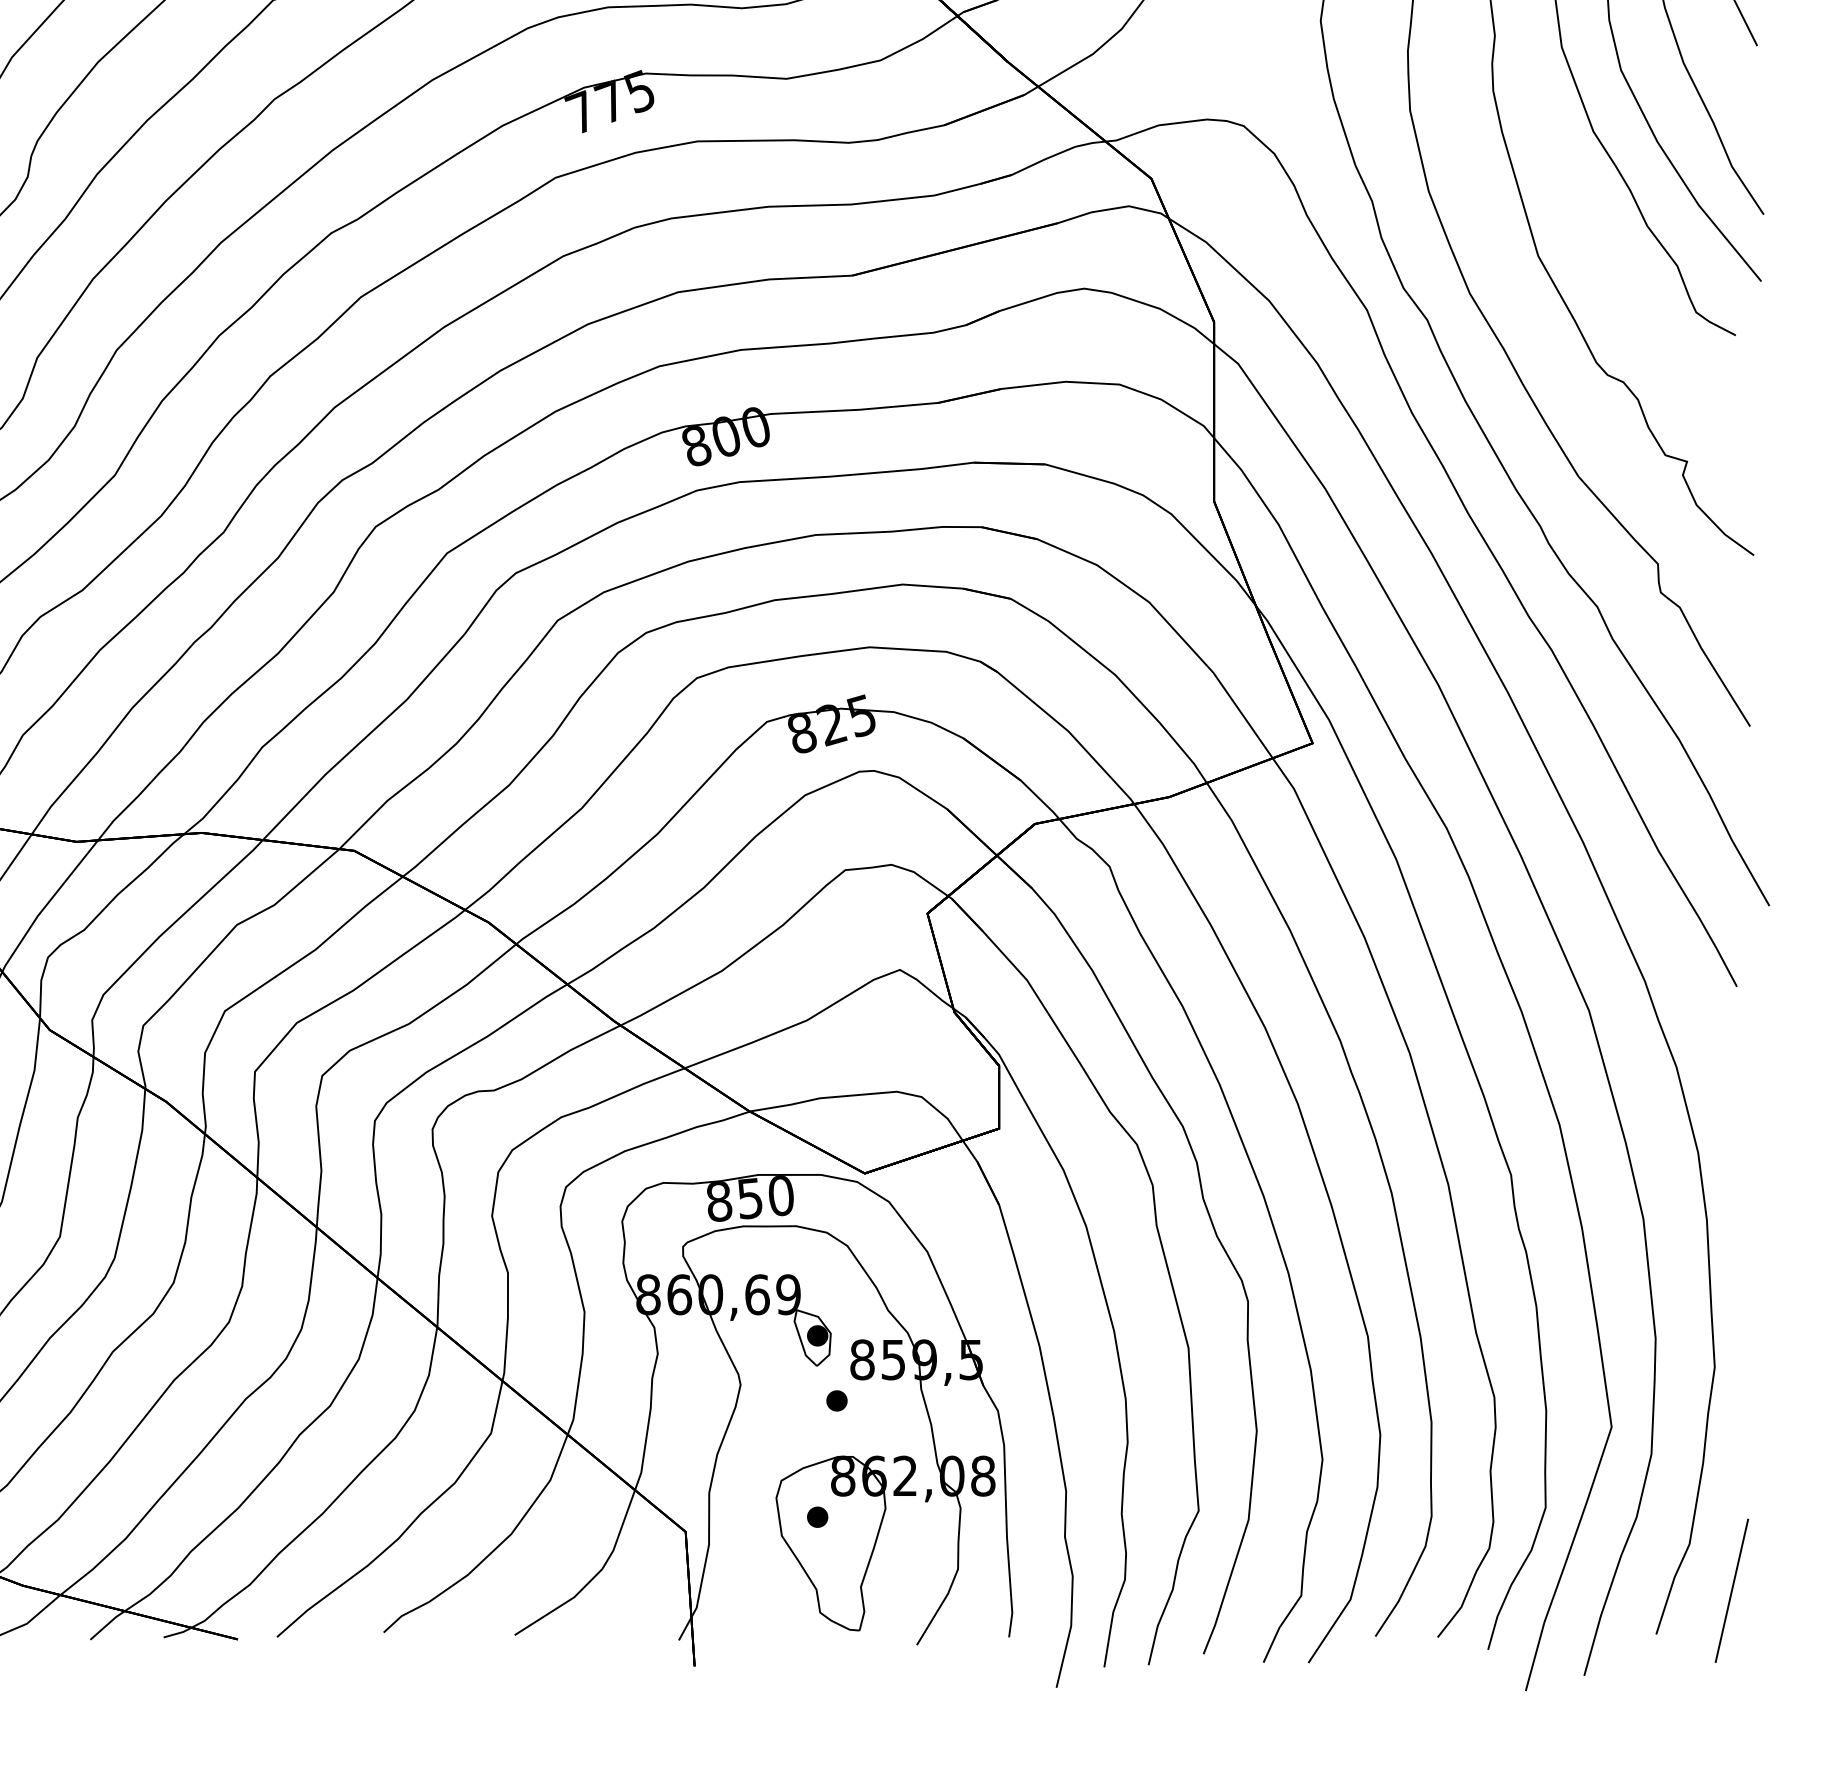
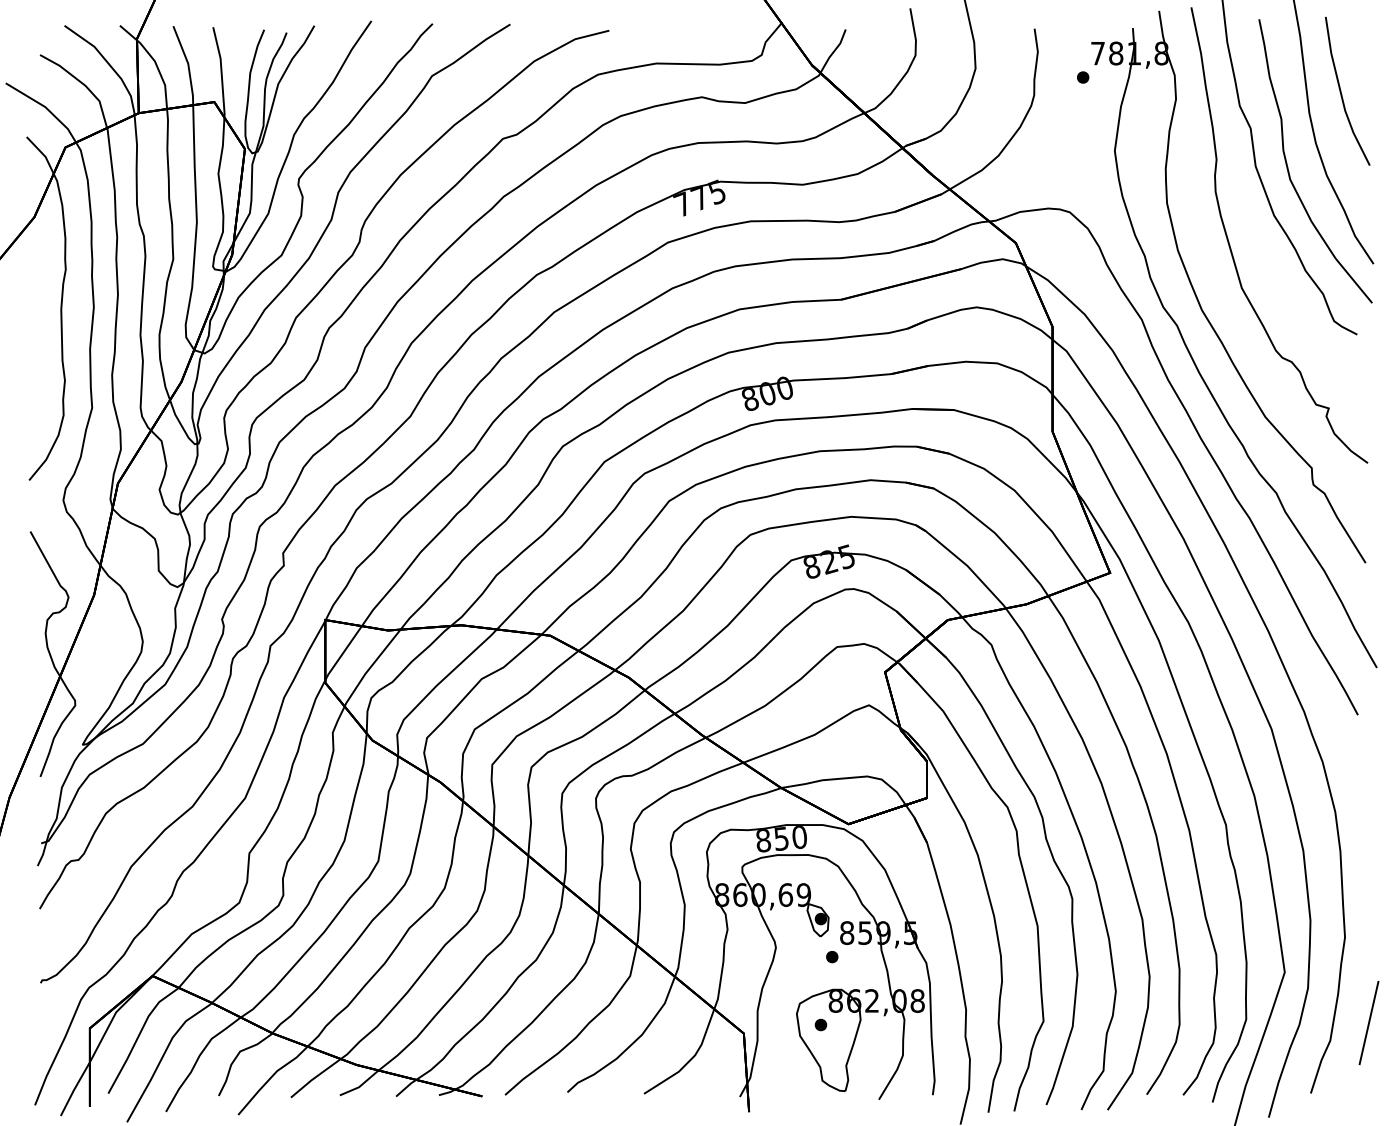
line: (1731, 1589) -> (1368, 1022), moved

